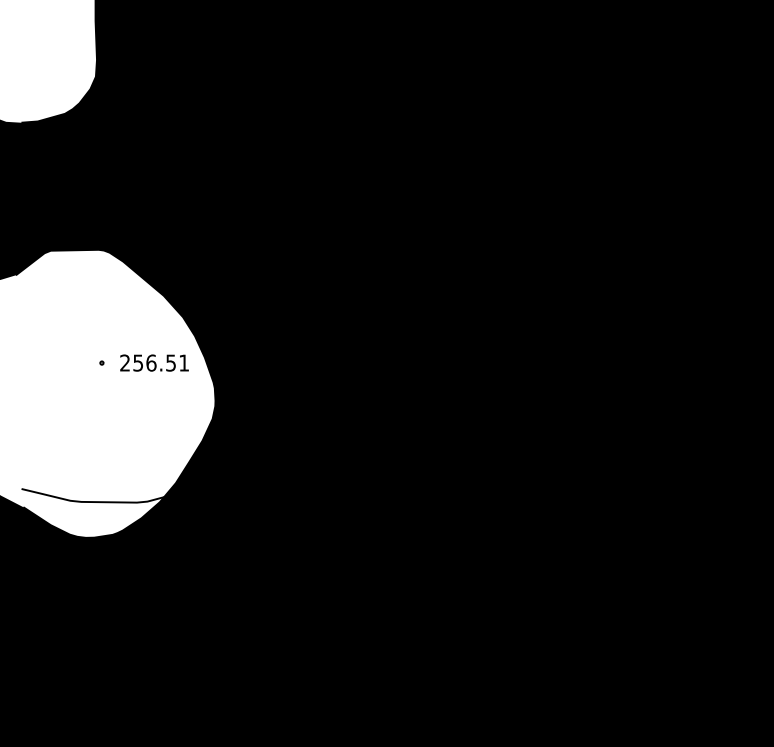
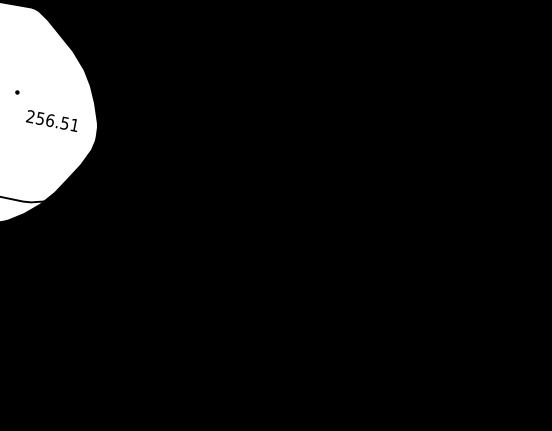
text: (154, 362) -> (52, 120), moved

